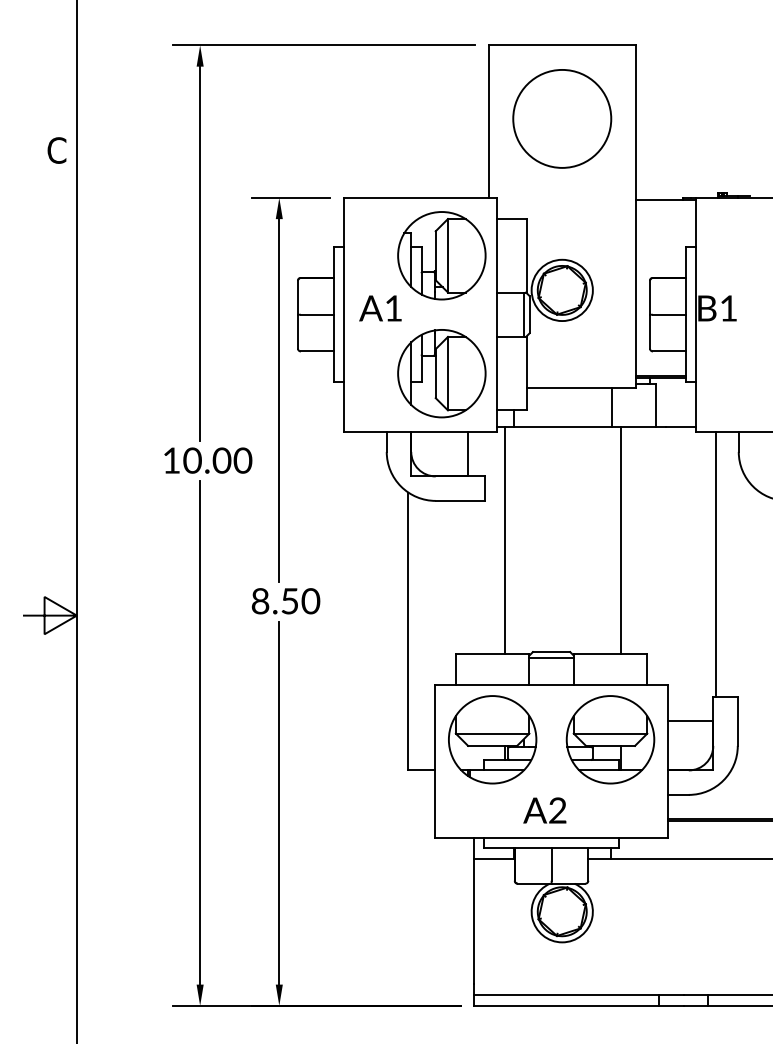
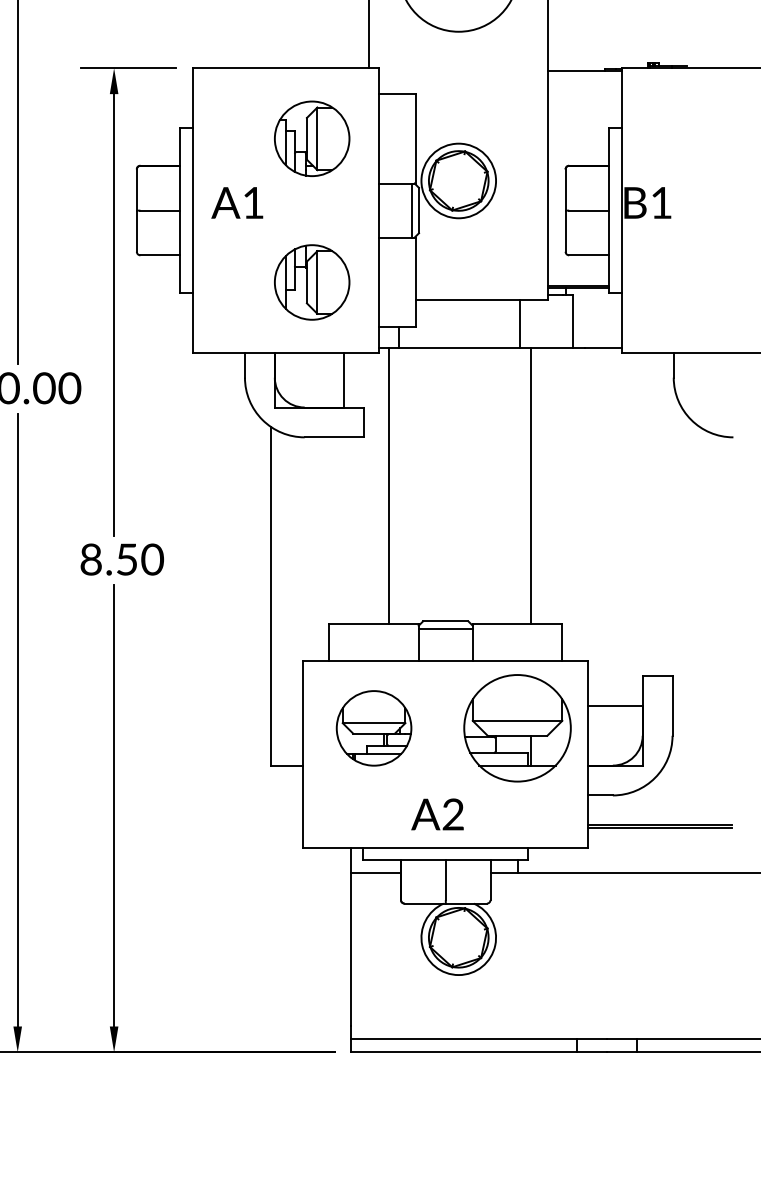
part: (441, 255) -> (311, 138), size x0.7
part: (441, 373) -> (311, 282), size x0.7
line: (716, 563) -> (646, 513), removed
part: (492, 739) -> (373, 727), size x0.7

